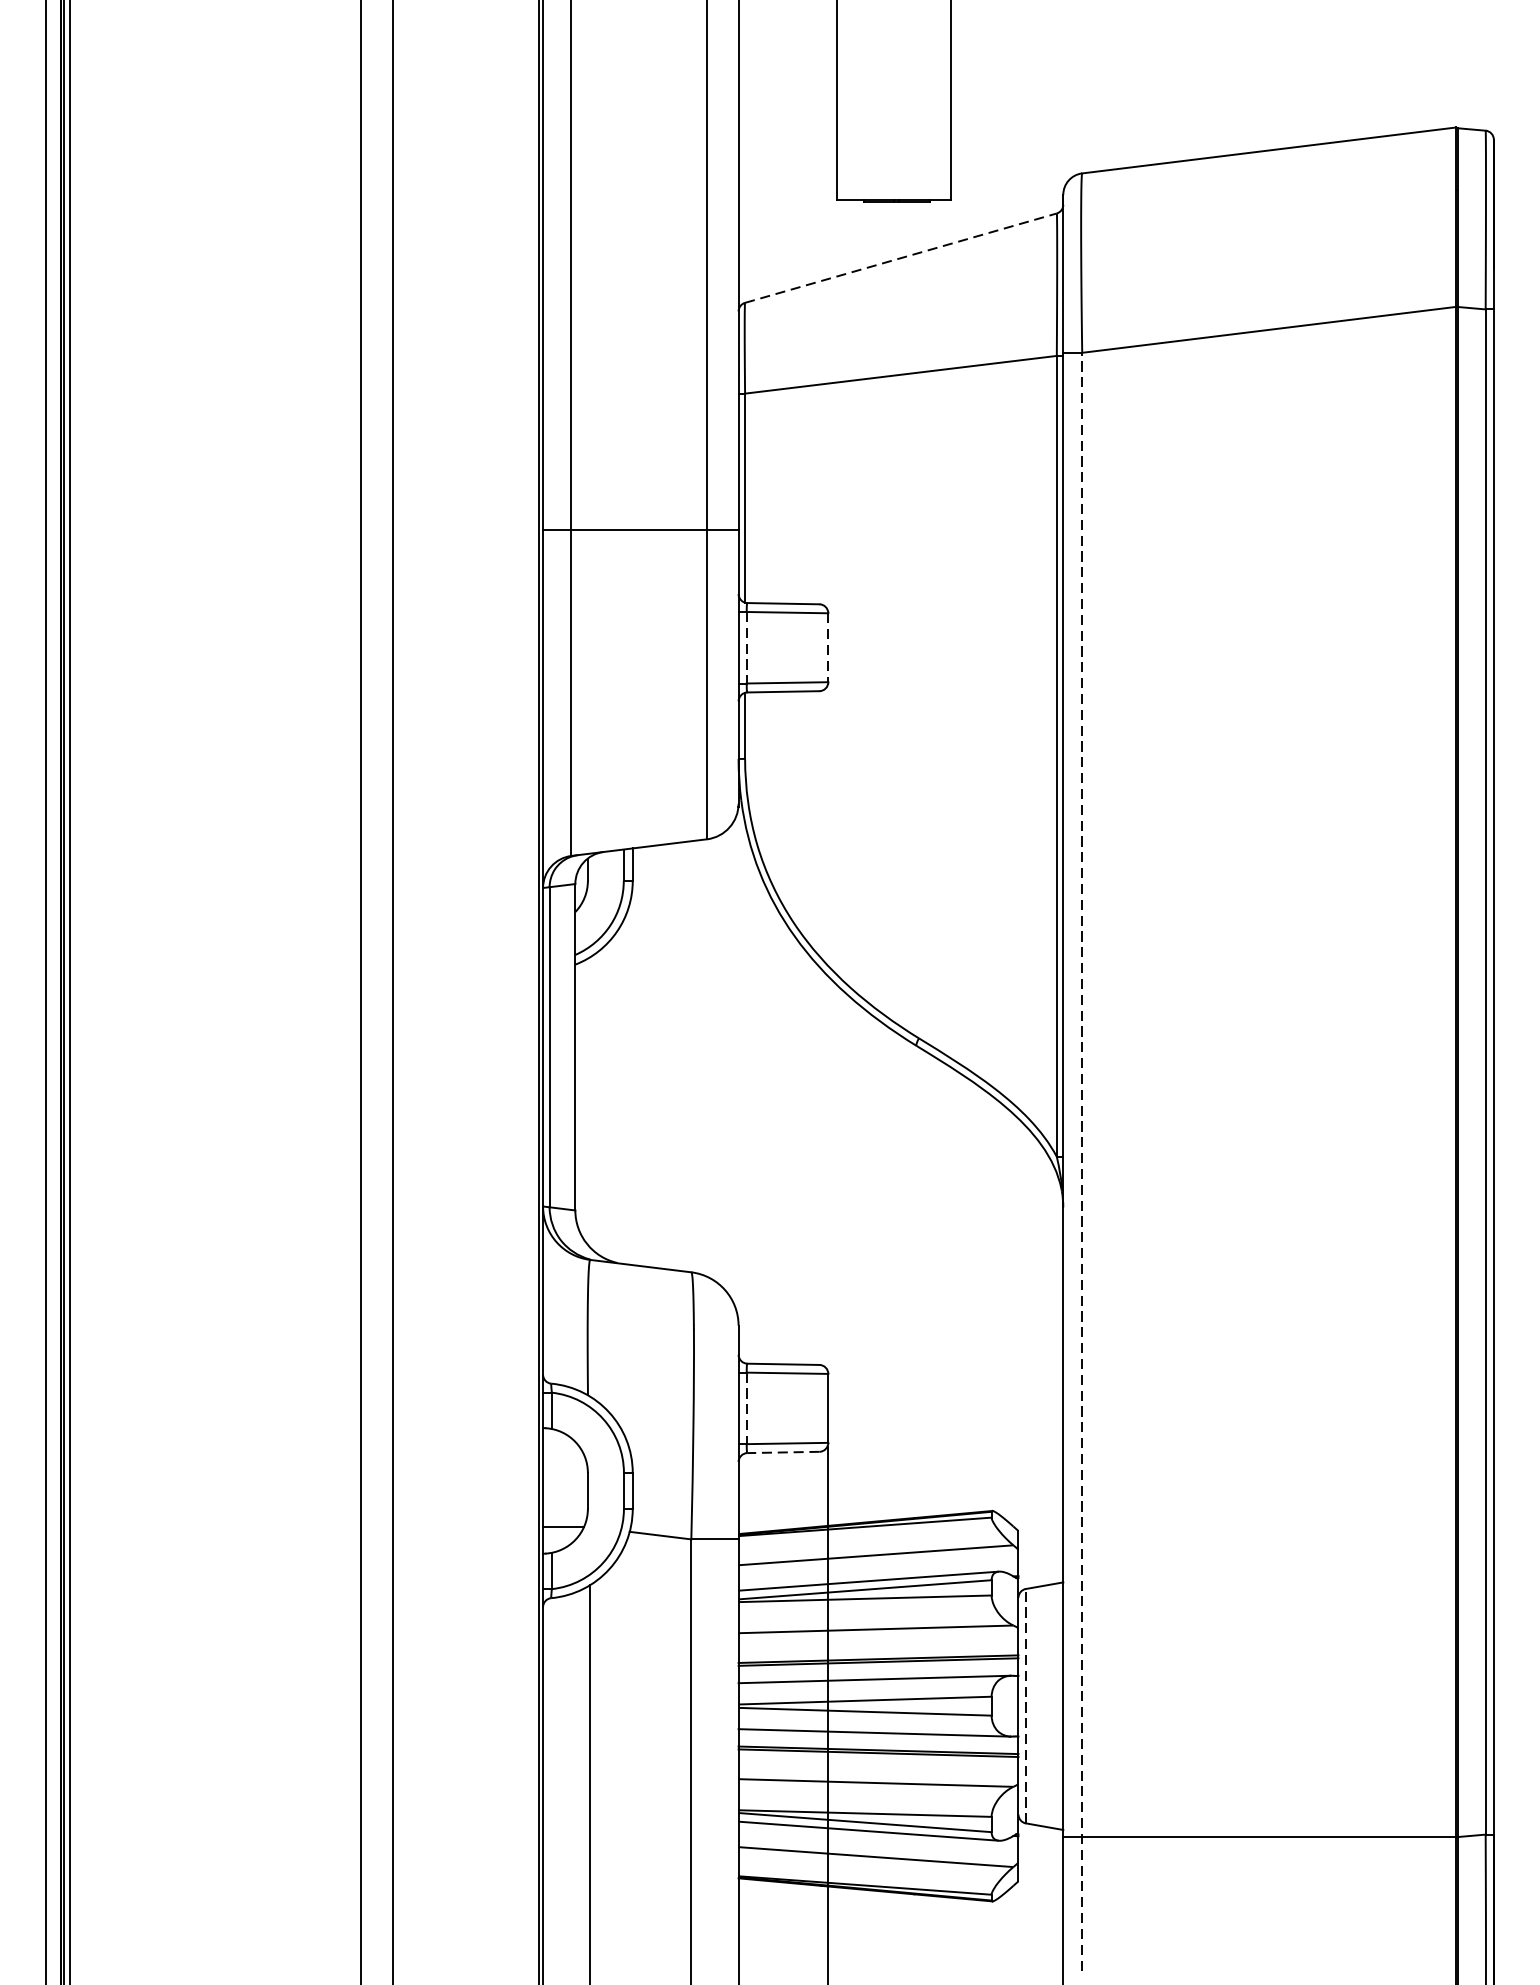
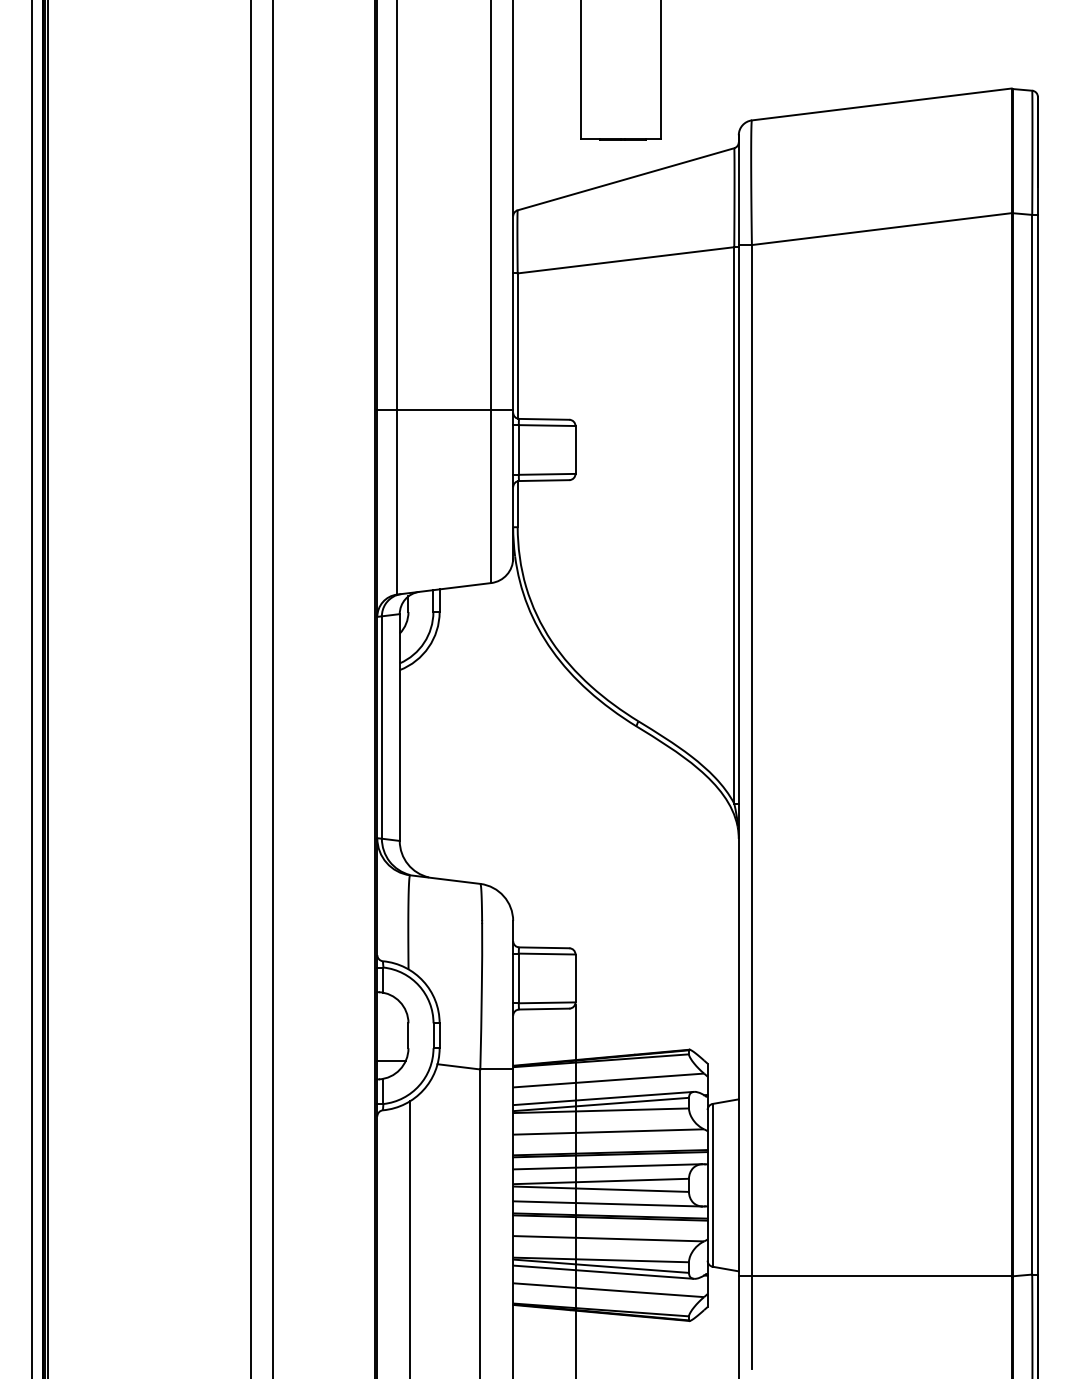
line: (900, 258) -> (625, 179), dashed -> solid
line: (641, 530) -> (445, 410), moved
line: (746, 647) -> (518, 449), dashed -> solid
line: (828, 647) -> (575, 449), dashed -> solid
line: (1081, 1160) -> (751, 806), dashed -> solid
line: (746, 1408) -> (518, 978), dashed -> solid
line: (782, 1453) -> (543, 1009), dashed -> solid
line: (1025, 1704) -> (712, 1184), dashed -> solid

